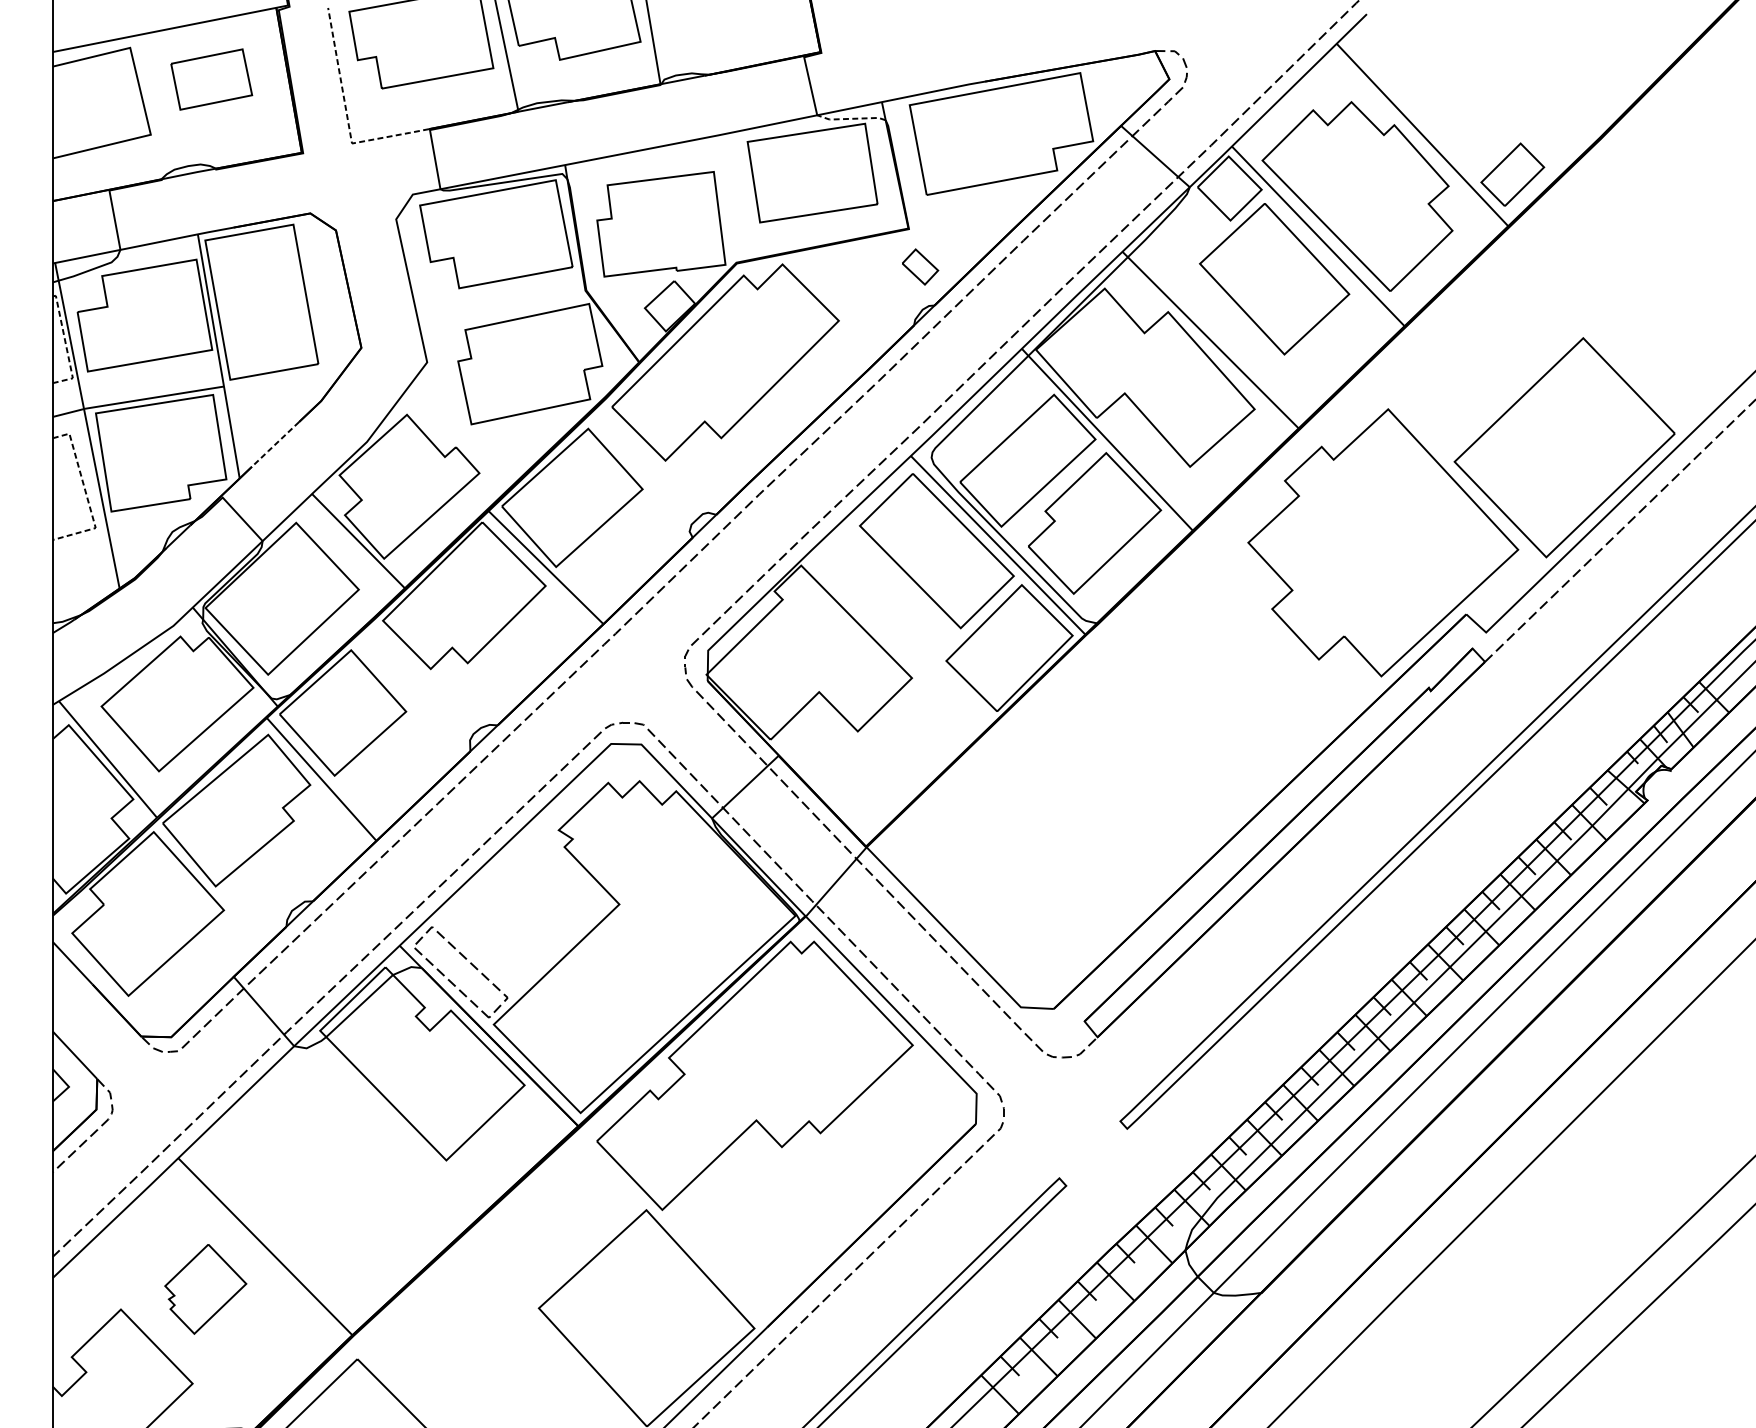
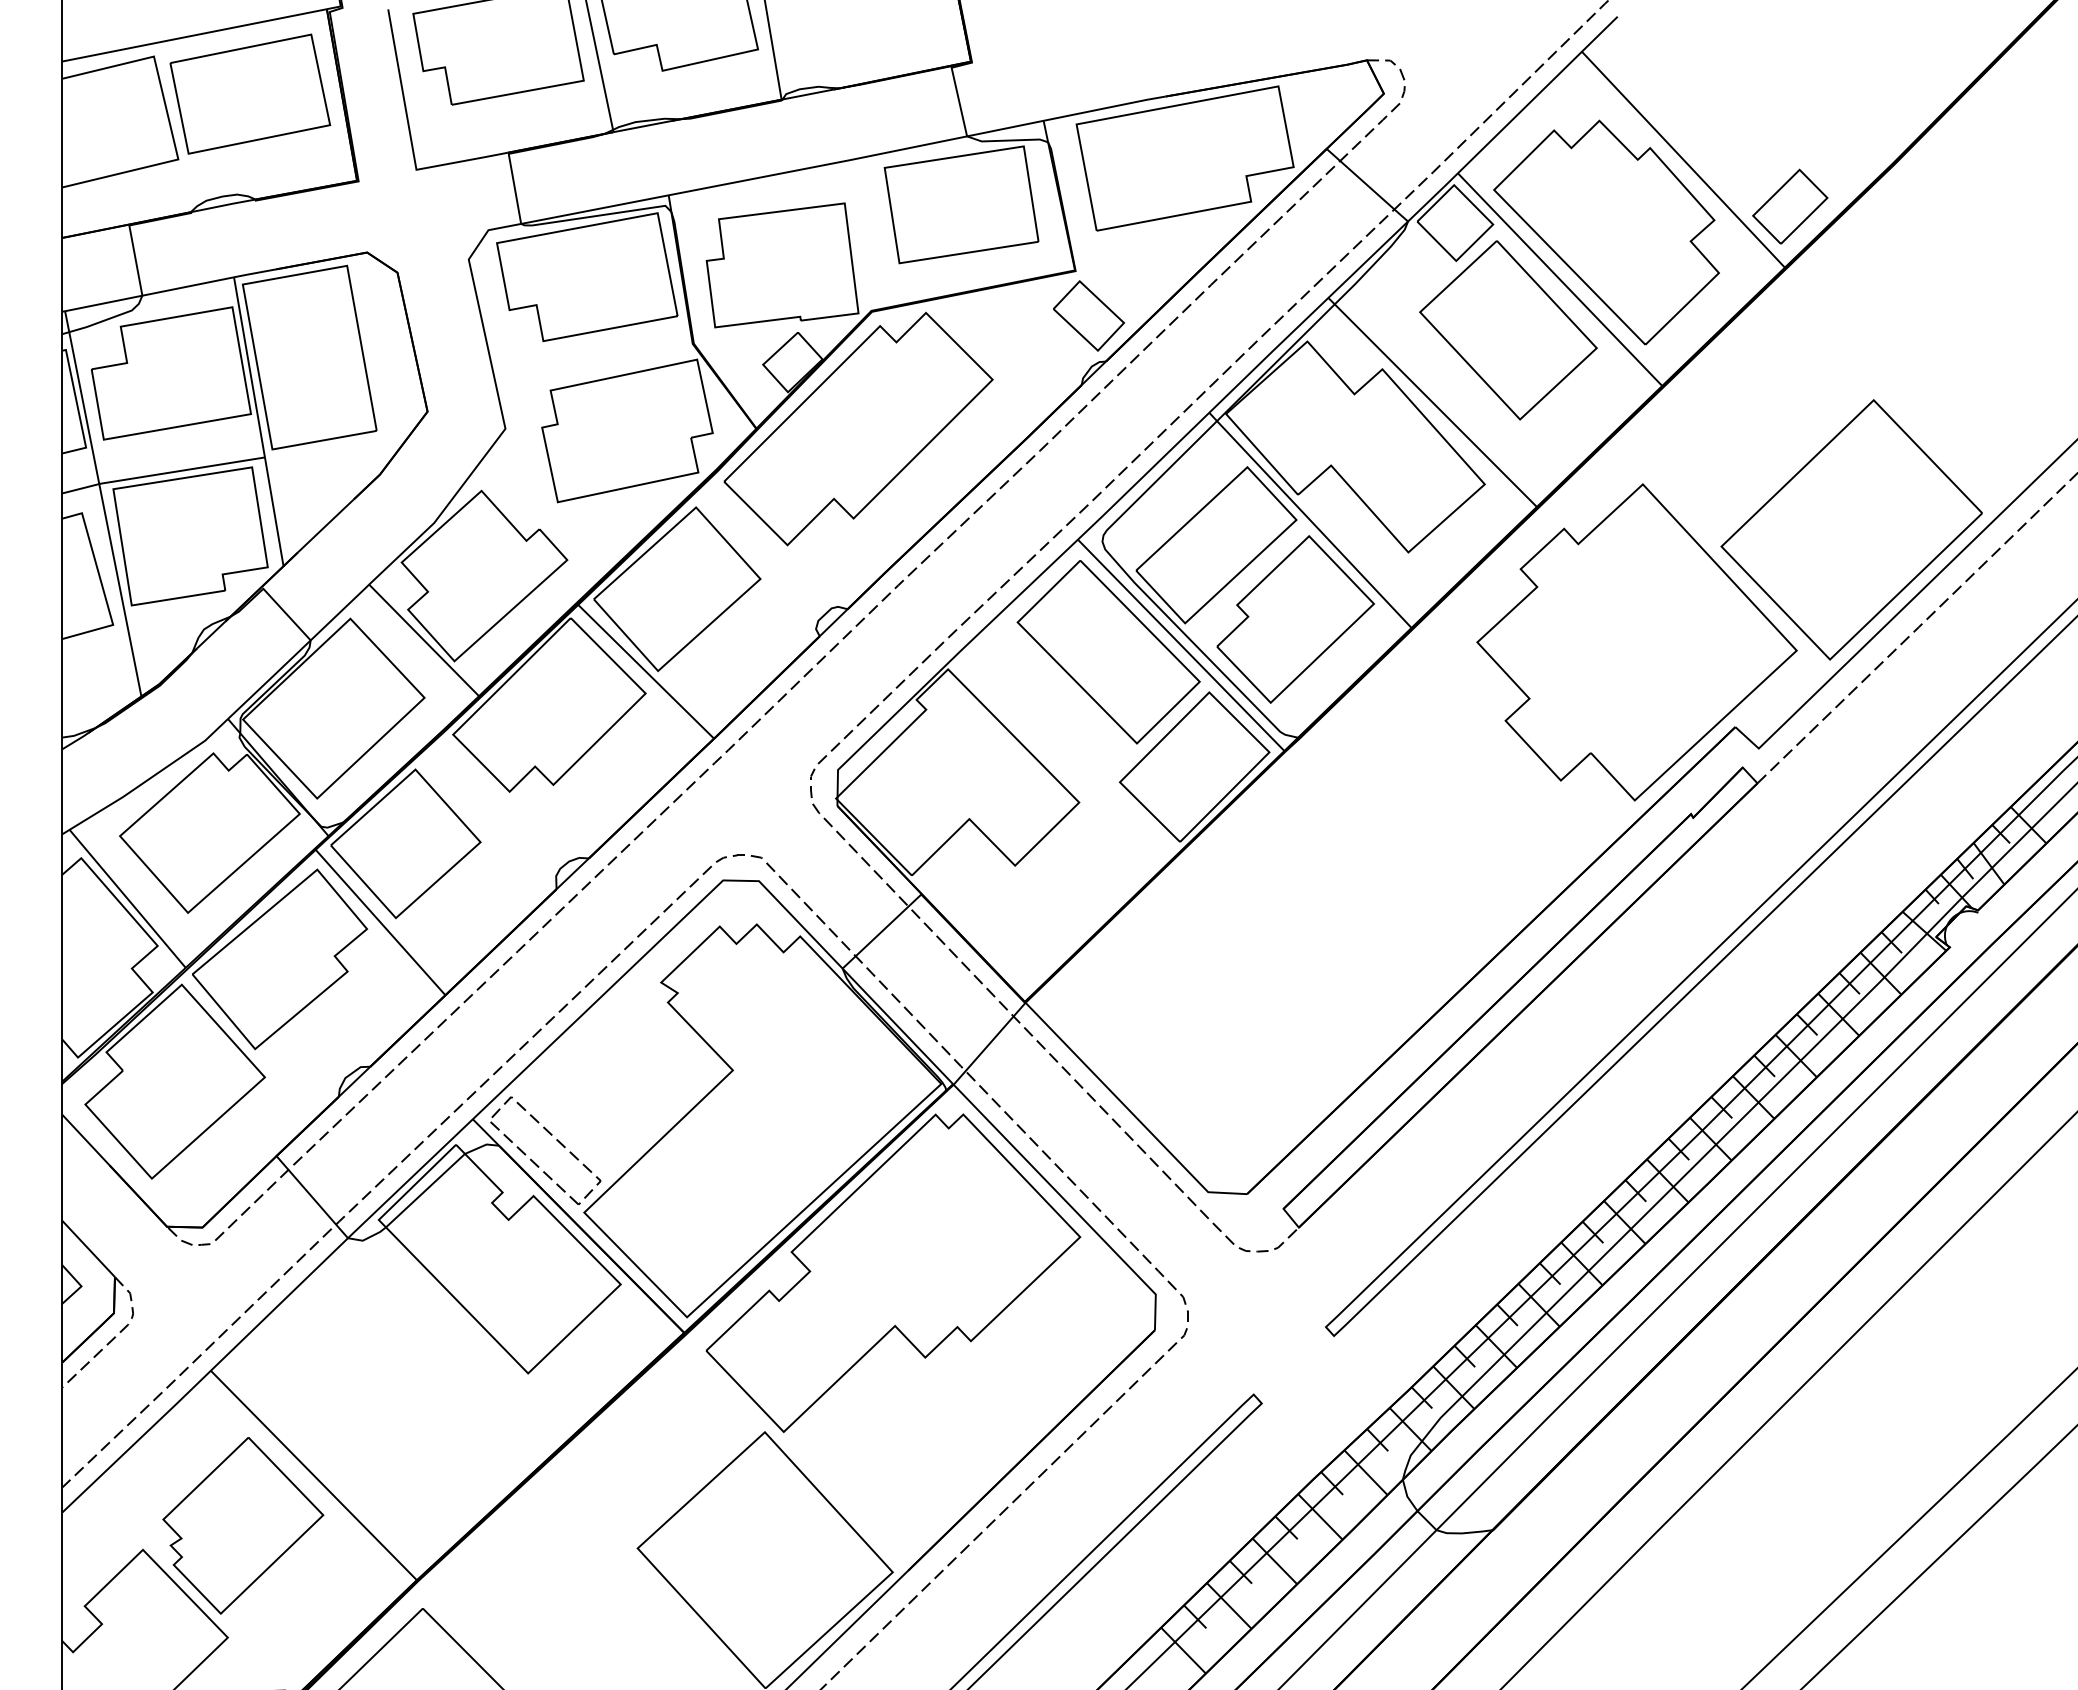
part: (211, 79) -> (250, 93), size x1.67
line: (346, 115) -> (410, 136), dashed -> solid
line: (851, 118) -> (1007, 140), dashed -> solid
part: (920, 266) -> (1089, 315), size x1.67
line: (66, 346) -> (78, 409), dashed -> solid
line: (275, 444) -> (325, 526), dashed -> solid
line: (85, 493) -> (101, 584), dashed -> solid
part: (205, 1288) -> (243, 1525), size x1.67

